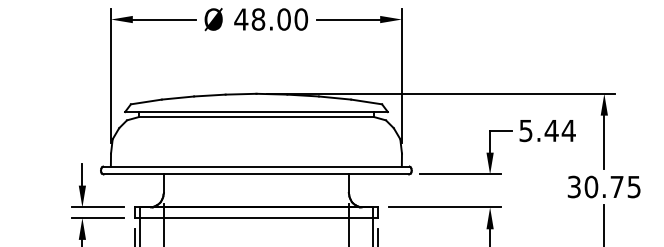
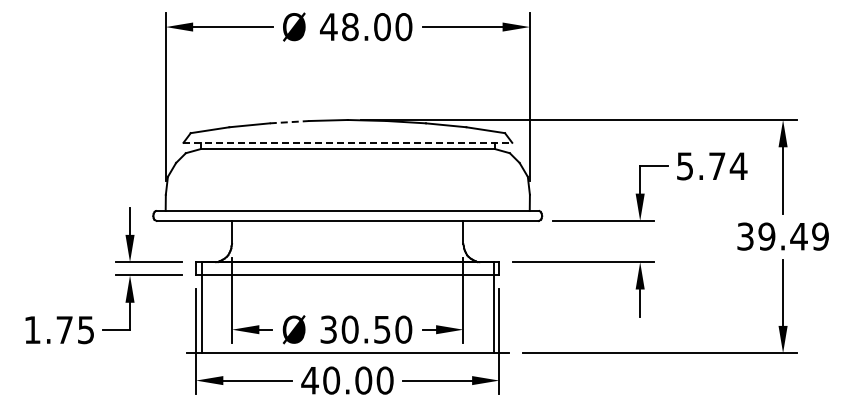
line: (209, 95) -> (289, 122), solid -> dashed
line: (257, 111) -> (348, 142), solid -> dashed
text: (551, 130) -> (717, 165), 5.44 -> 5.74
text: (612, 186) -> (793, 236), 30.75 -> 39.49

